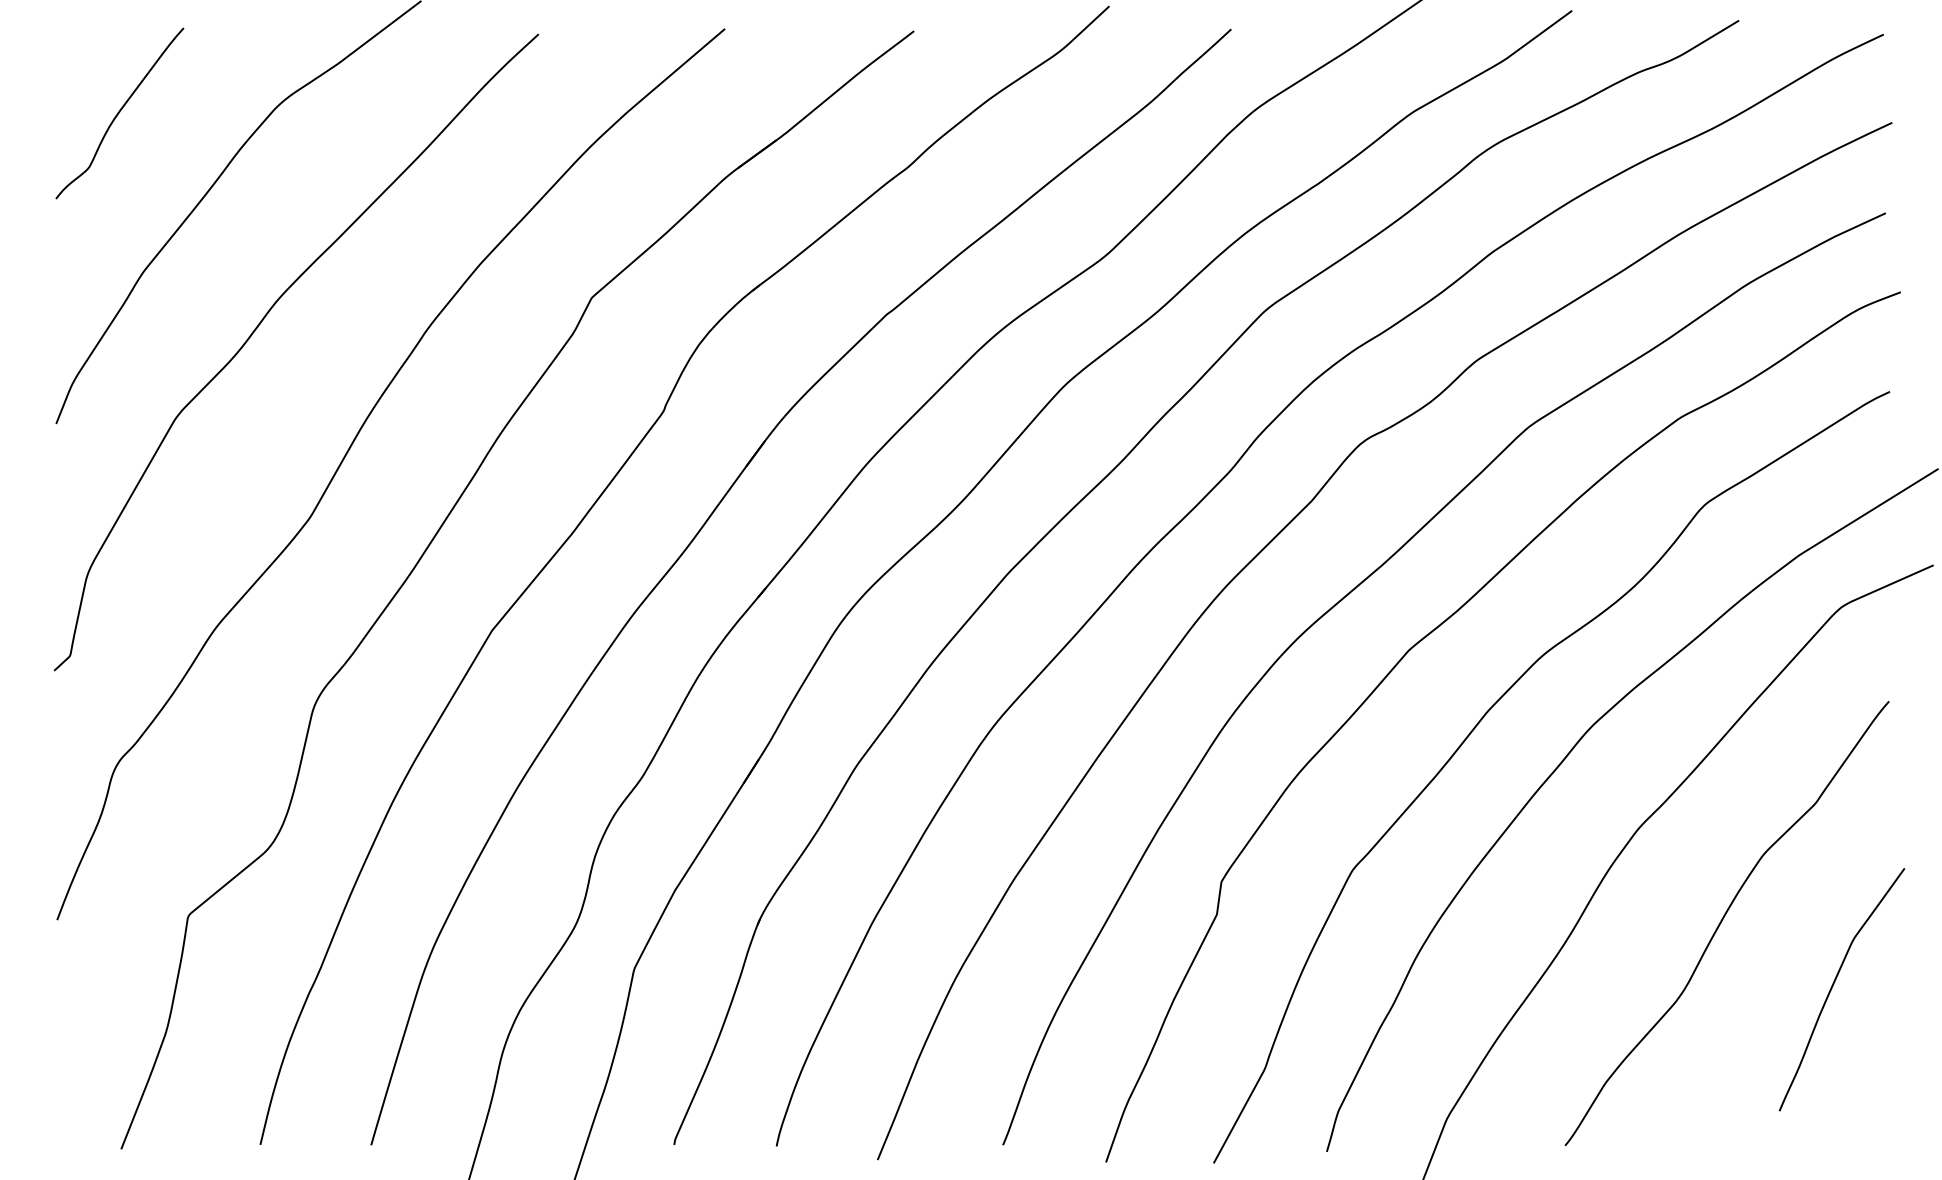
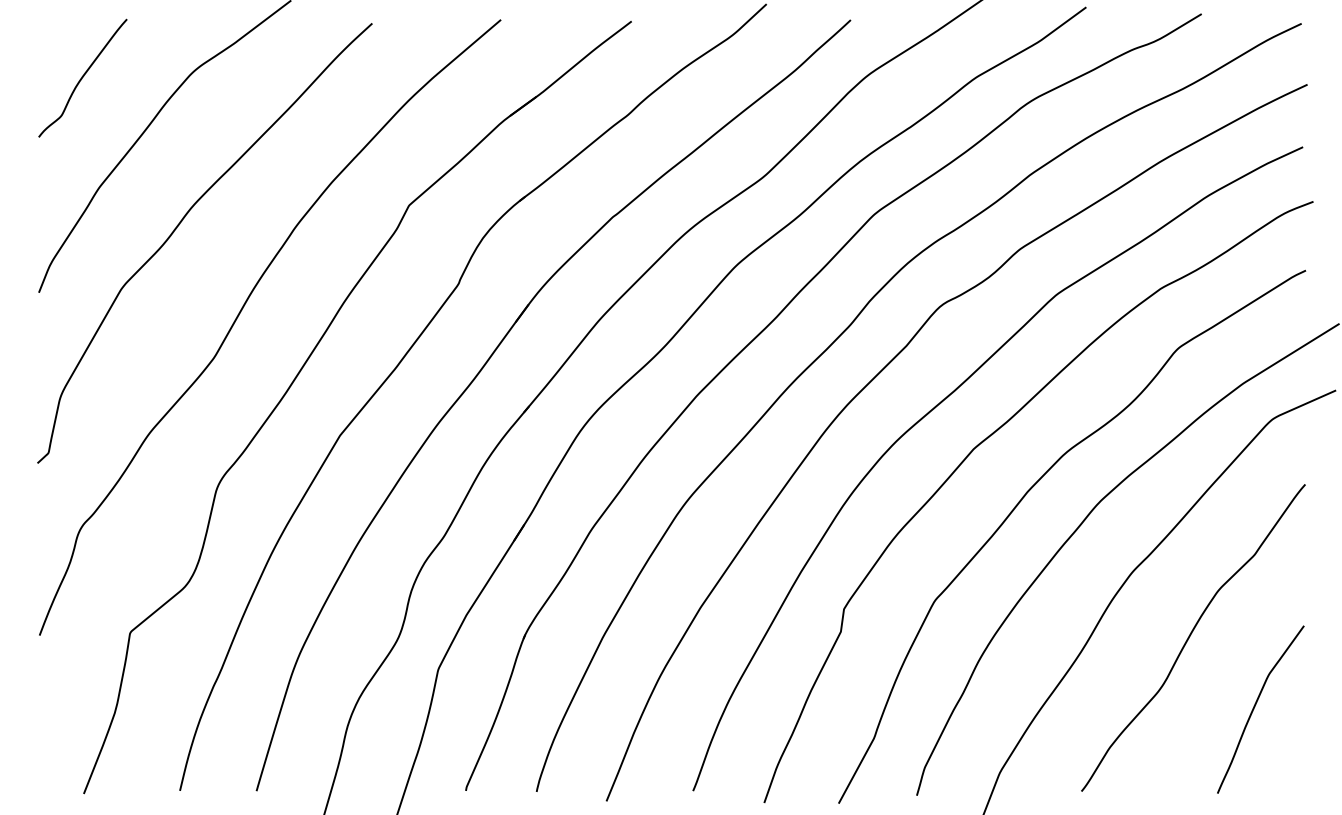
curve: (1834, 986) -> (1255, 707), moved

